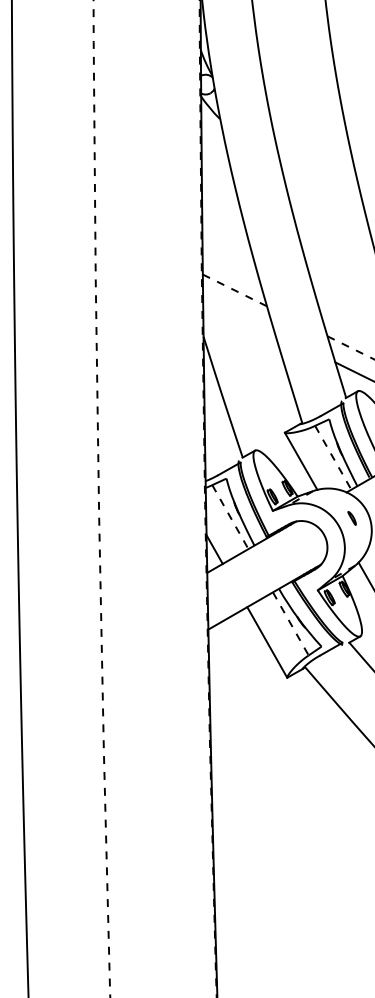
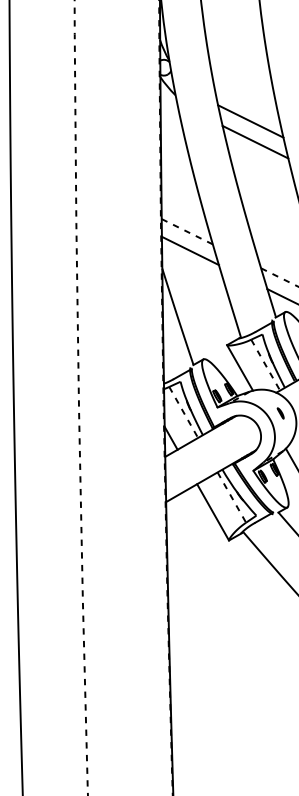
line: (314, 151) -> (250, 121), added
line: (320, 177) -> (255, 141), added
line: (238, 314) -> (190, 250), added

